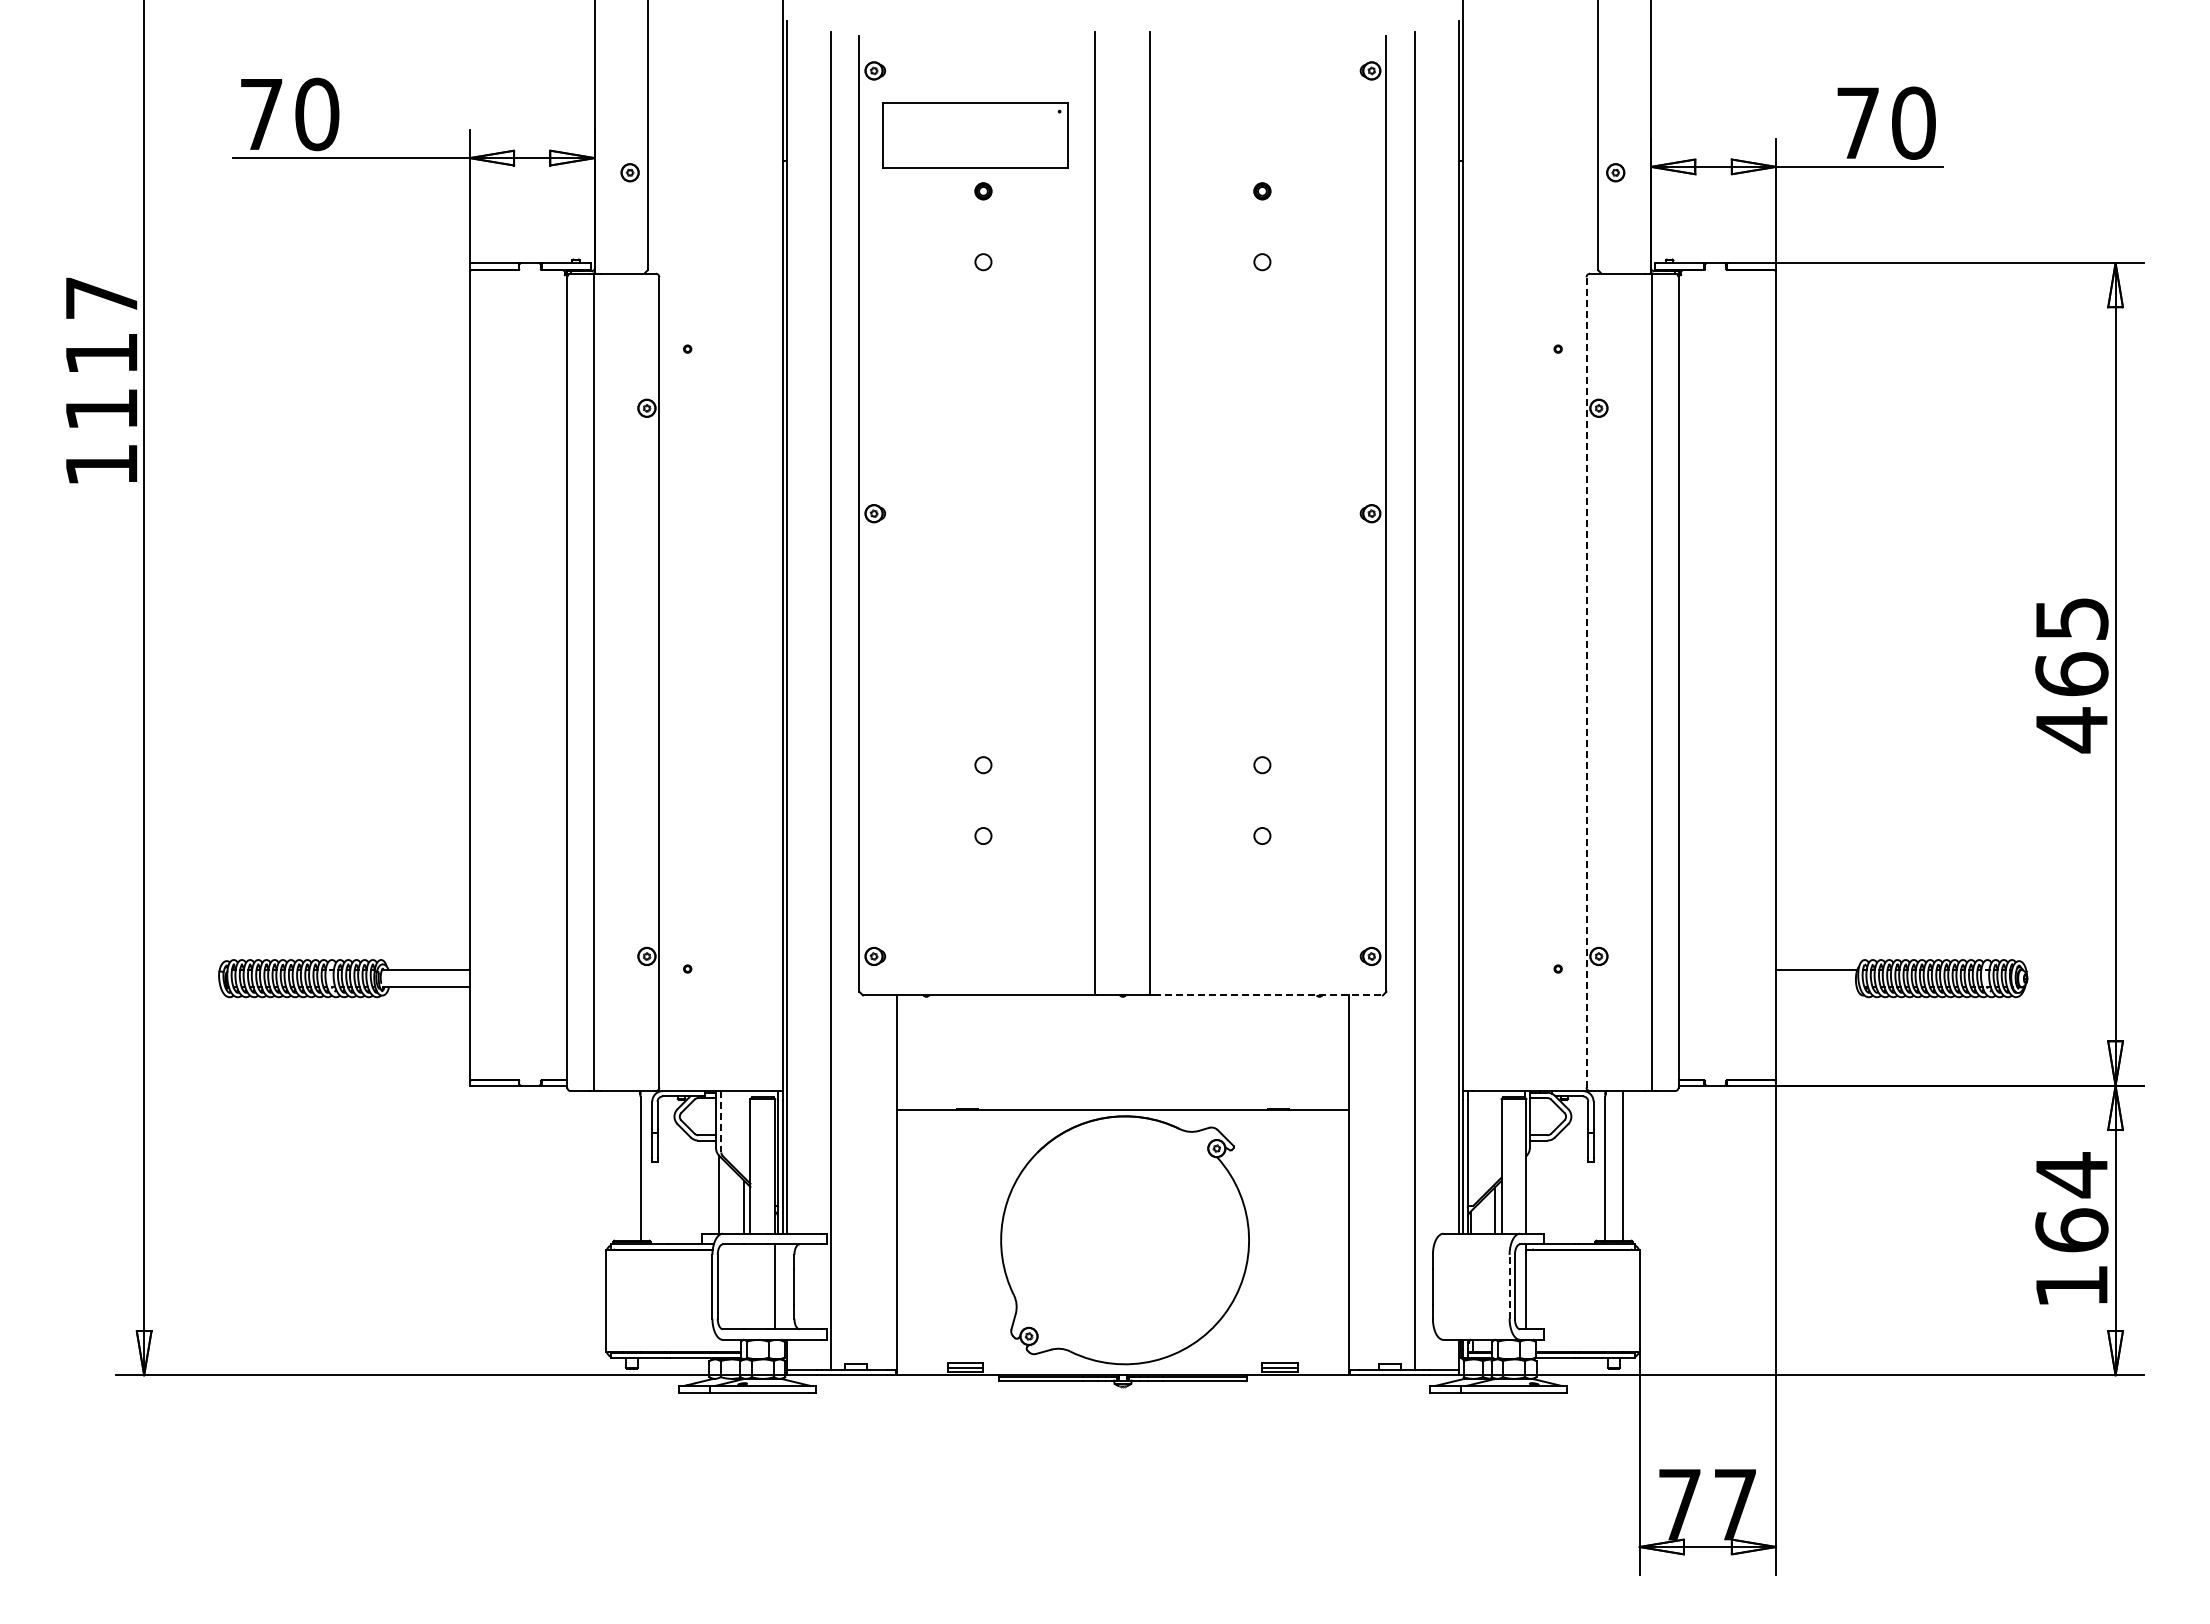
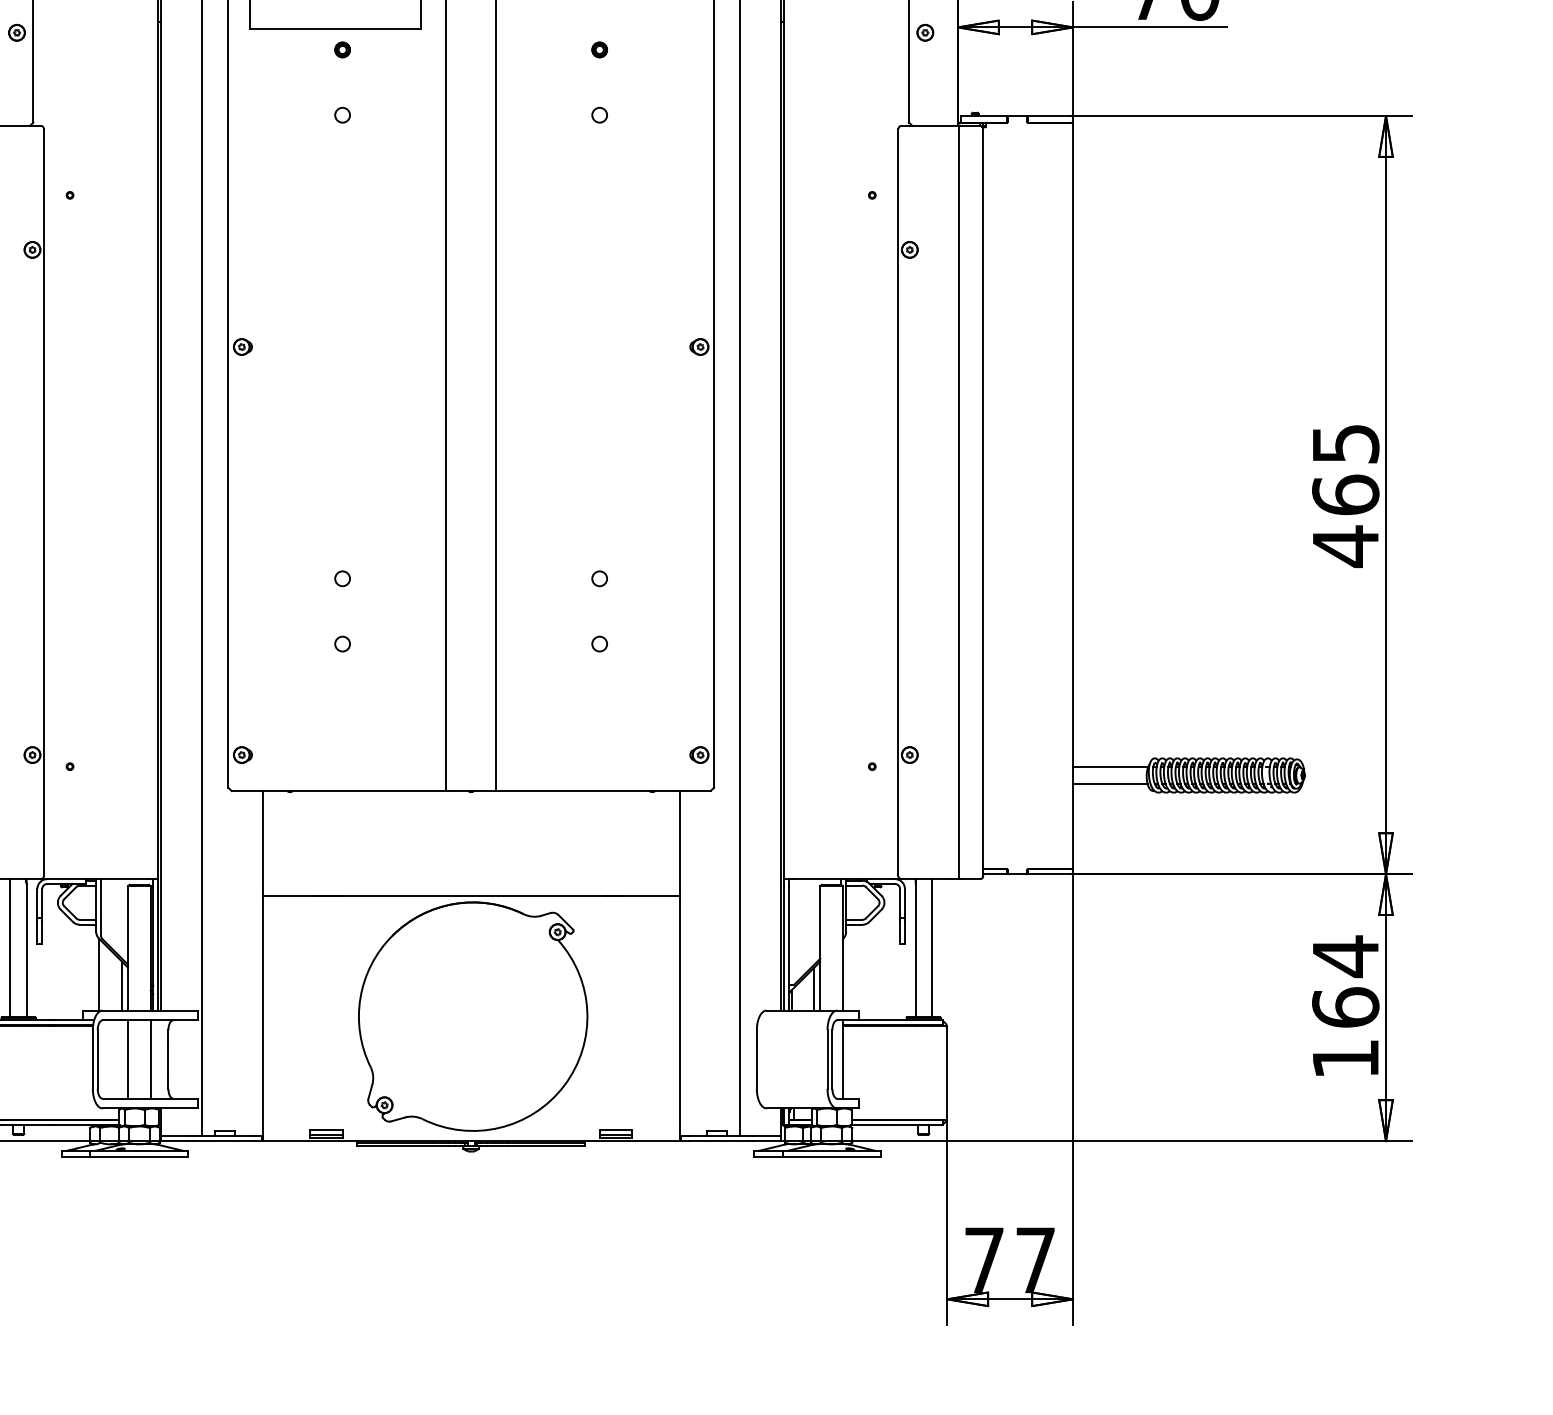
line: (1586, 681) -> (898, 501), dashed -> solid
line: (1816, 987) -> (1110, 783), added
line: (1268, 995) -> (605, 791), dashed -> solid
line: (721, 1121) -> (101, 907), dashed -> solid
line: (623, 1165) -> (10, 947), added
line: (750, 1286) -> (127, 1059), added
line: (1509, 1286) -> (827, 1059), dashed -> solid

